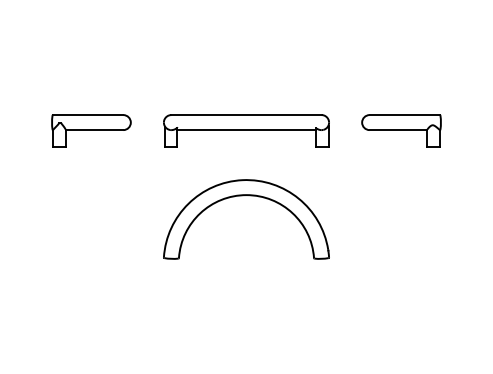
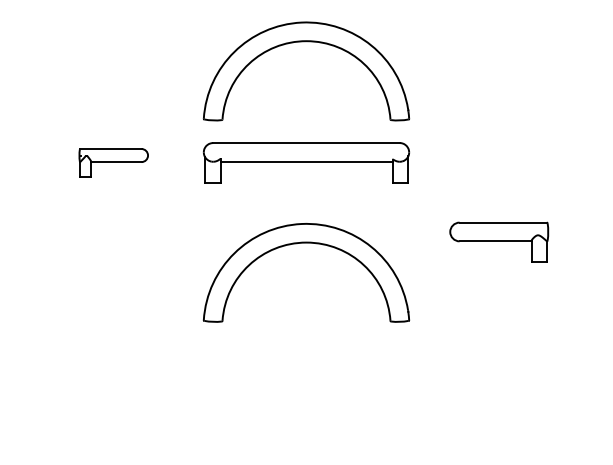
part: (243, 34) -> (302, 42), added
part: (91, 130) -> (113, 162), size x0.7
part: (401, 130) -> (499, 241), moved

